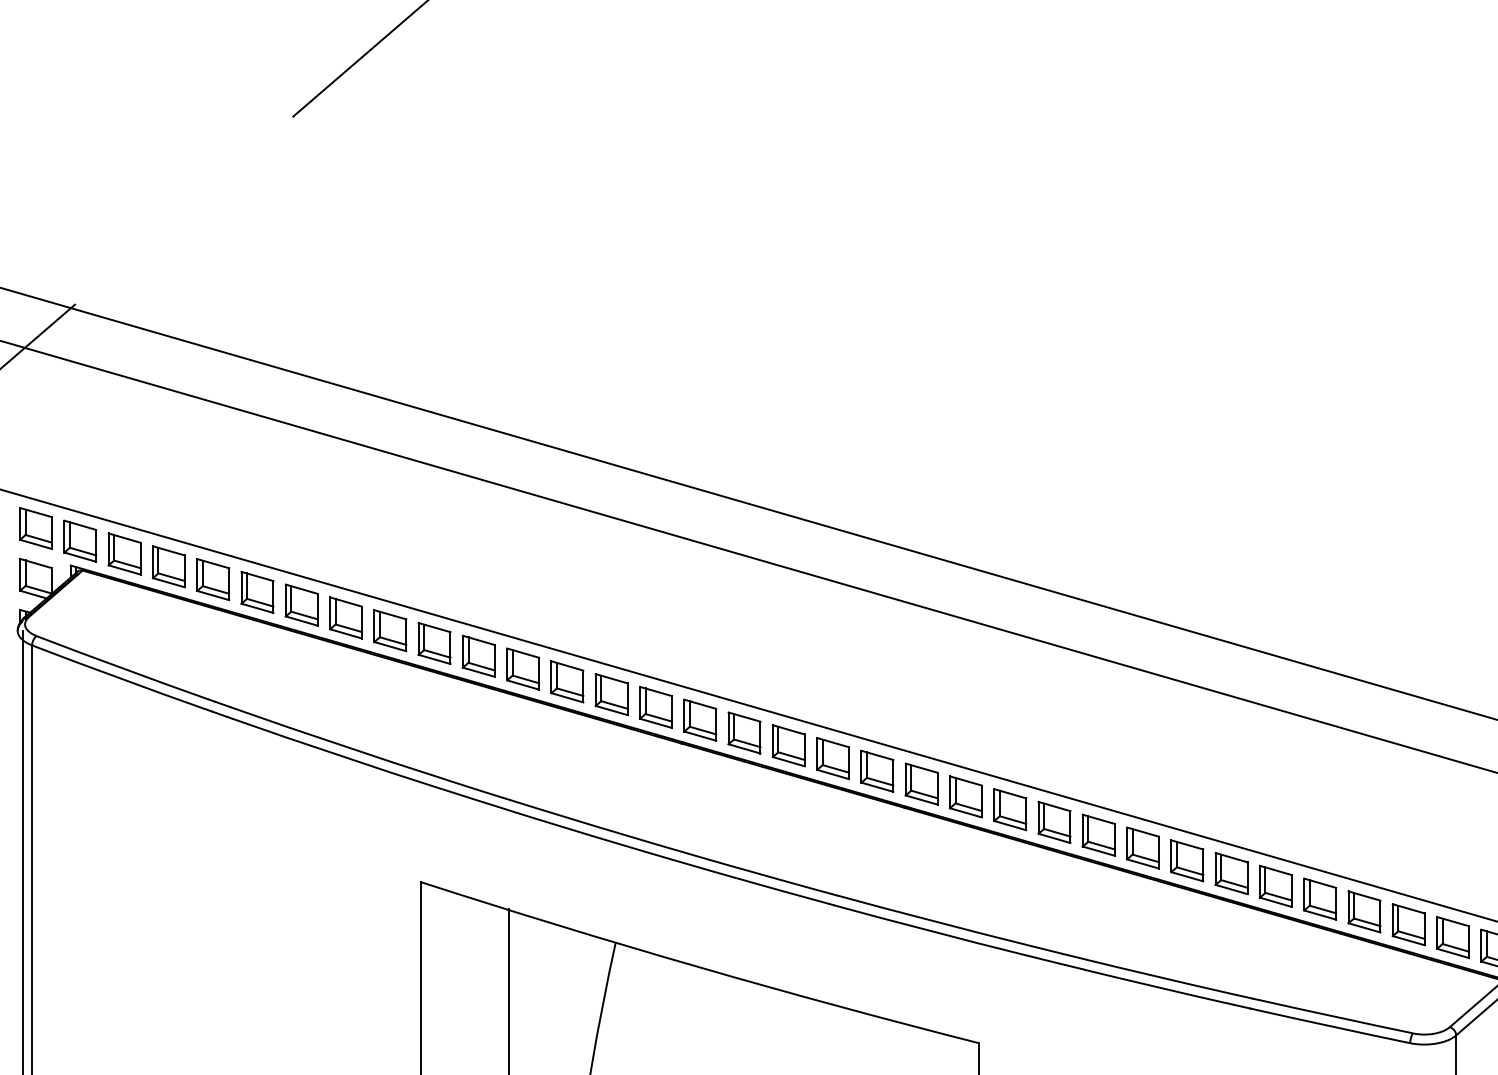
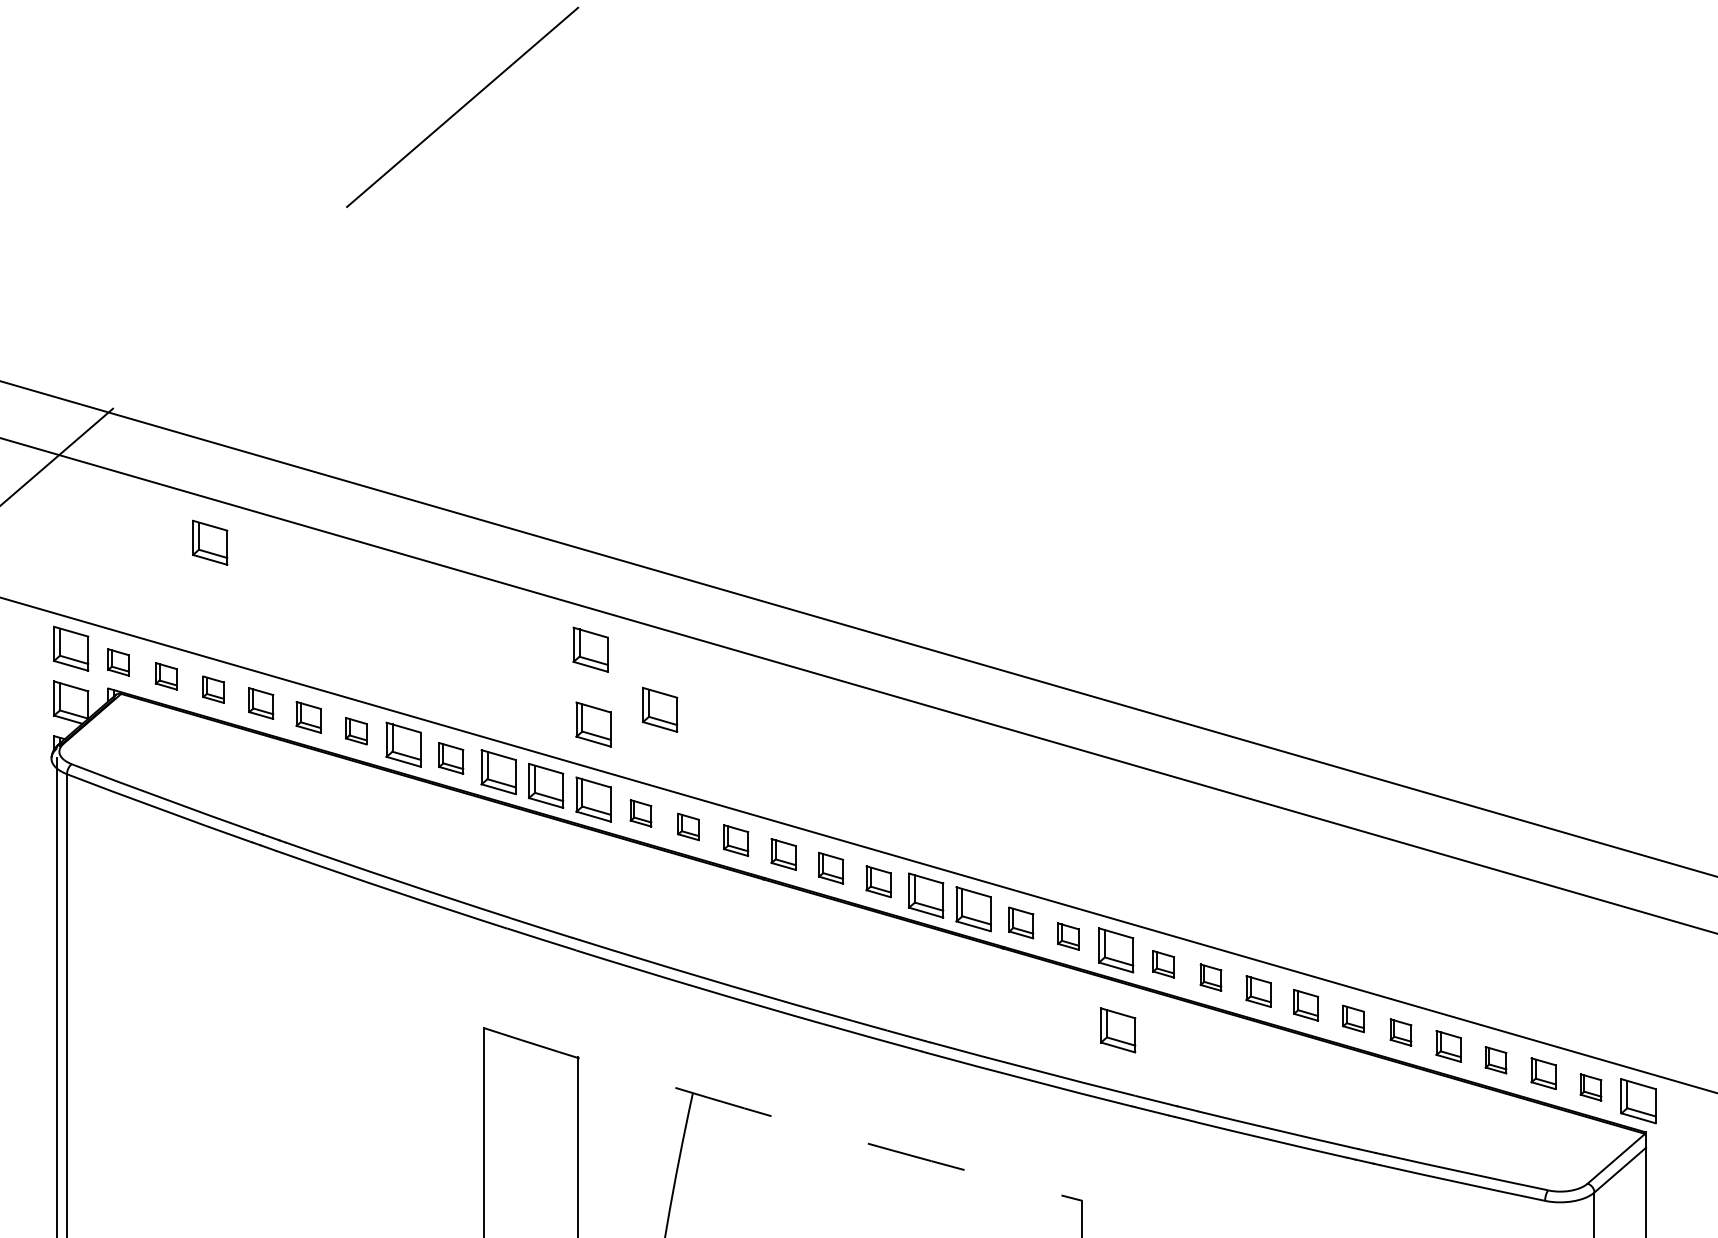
part: (165, 429) -> (210, 542), added
part: (520, 529) -> (590, 649), added
part: (80, 541) -> (118, 662), size x0.6
part: (124, 554) -> (166, 676), size x0.6
part: (168, 566) -> (213, 689), size x0.6
part: (213, 579) -> (261, 703), size x0.7
part: (585, 585) -> (660, 709), added
part: (257, 592) -> (308, 717), size x0.7
part: (523, 599) -> (593, 724), added
part: (302, 605) -> (356, 731), size x0.6
part: (390, 630) -> (451, 758), size x0.7
part: (566, 682) -> (640, 813), size x0.6
part: (611, 694) -> (688, 826), size x0.6
part: (656, 707) -> (736, 840), size x0.7
part: (700, 720) -> (783, 854), size x0.7
part: (743, 733) -> (830, 868), size x0.7
part: (788, 745) -> (878, 881), size x0.7
part: (922, 783) -> (1021, 922), size x0.7
part: (965, 796) -> (1068, 936), size x0.6
part: (1054, 822) -> (1163, 964), size x0.6
part: (1098, 834) -> (1210, 977), size x0.6
part: (1142, 847) -> (1258, 991), size x0.7
part: (1186, 861) -> (1305, 1005), size x0.7
part: (1231, 873) -> (1353, 1018), size x0.6
part: (1012, 884) -> (1118, 1030), added
part: (1275, 886) -> (1400, 1032), size x0.6
part: (1320, 899) -> (1448, 1046), size x0.7
part: (1363, 912) -> (1495, 1060), size x0.6
part: (1408, 924) -> (1543, 1073), size x0.7
part: (1452, 937) -> (1590, 1087), size x0.6
arc: (698, 967) -> (781, 1119), solid -> dashed

